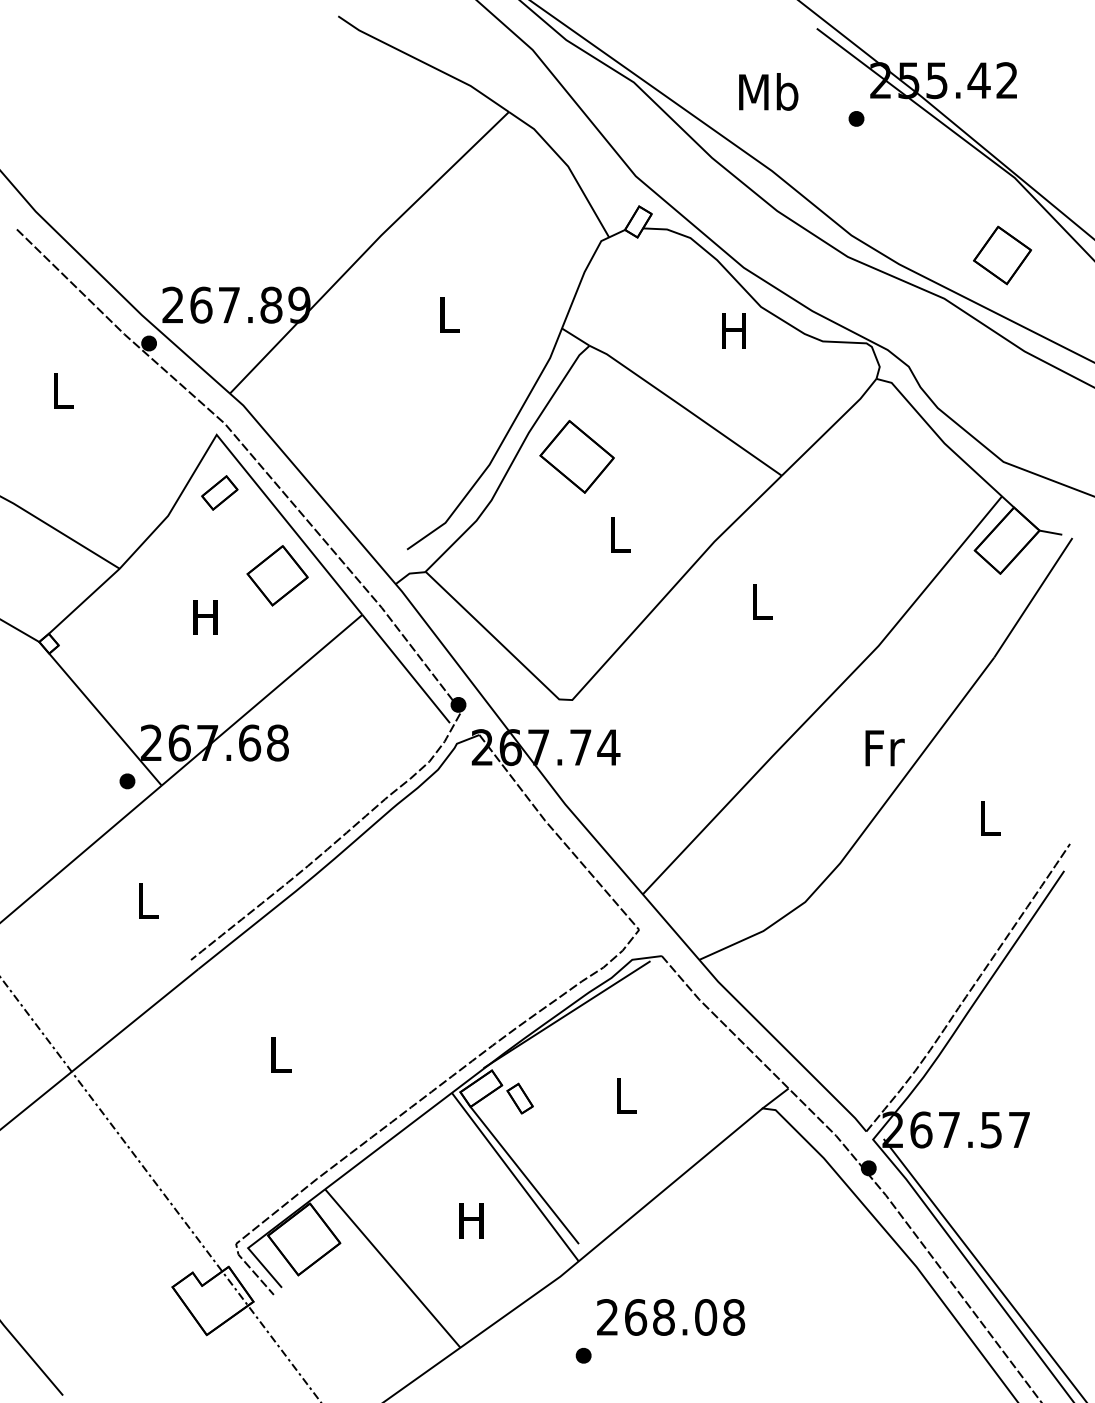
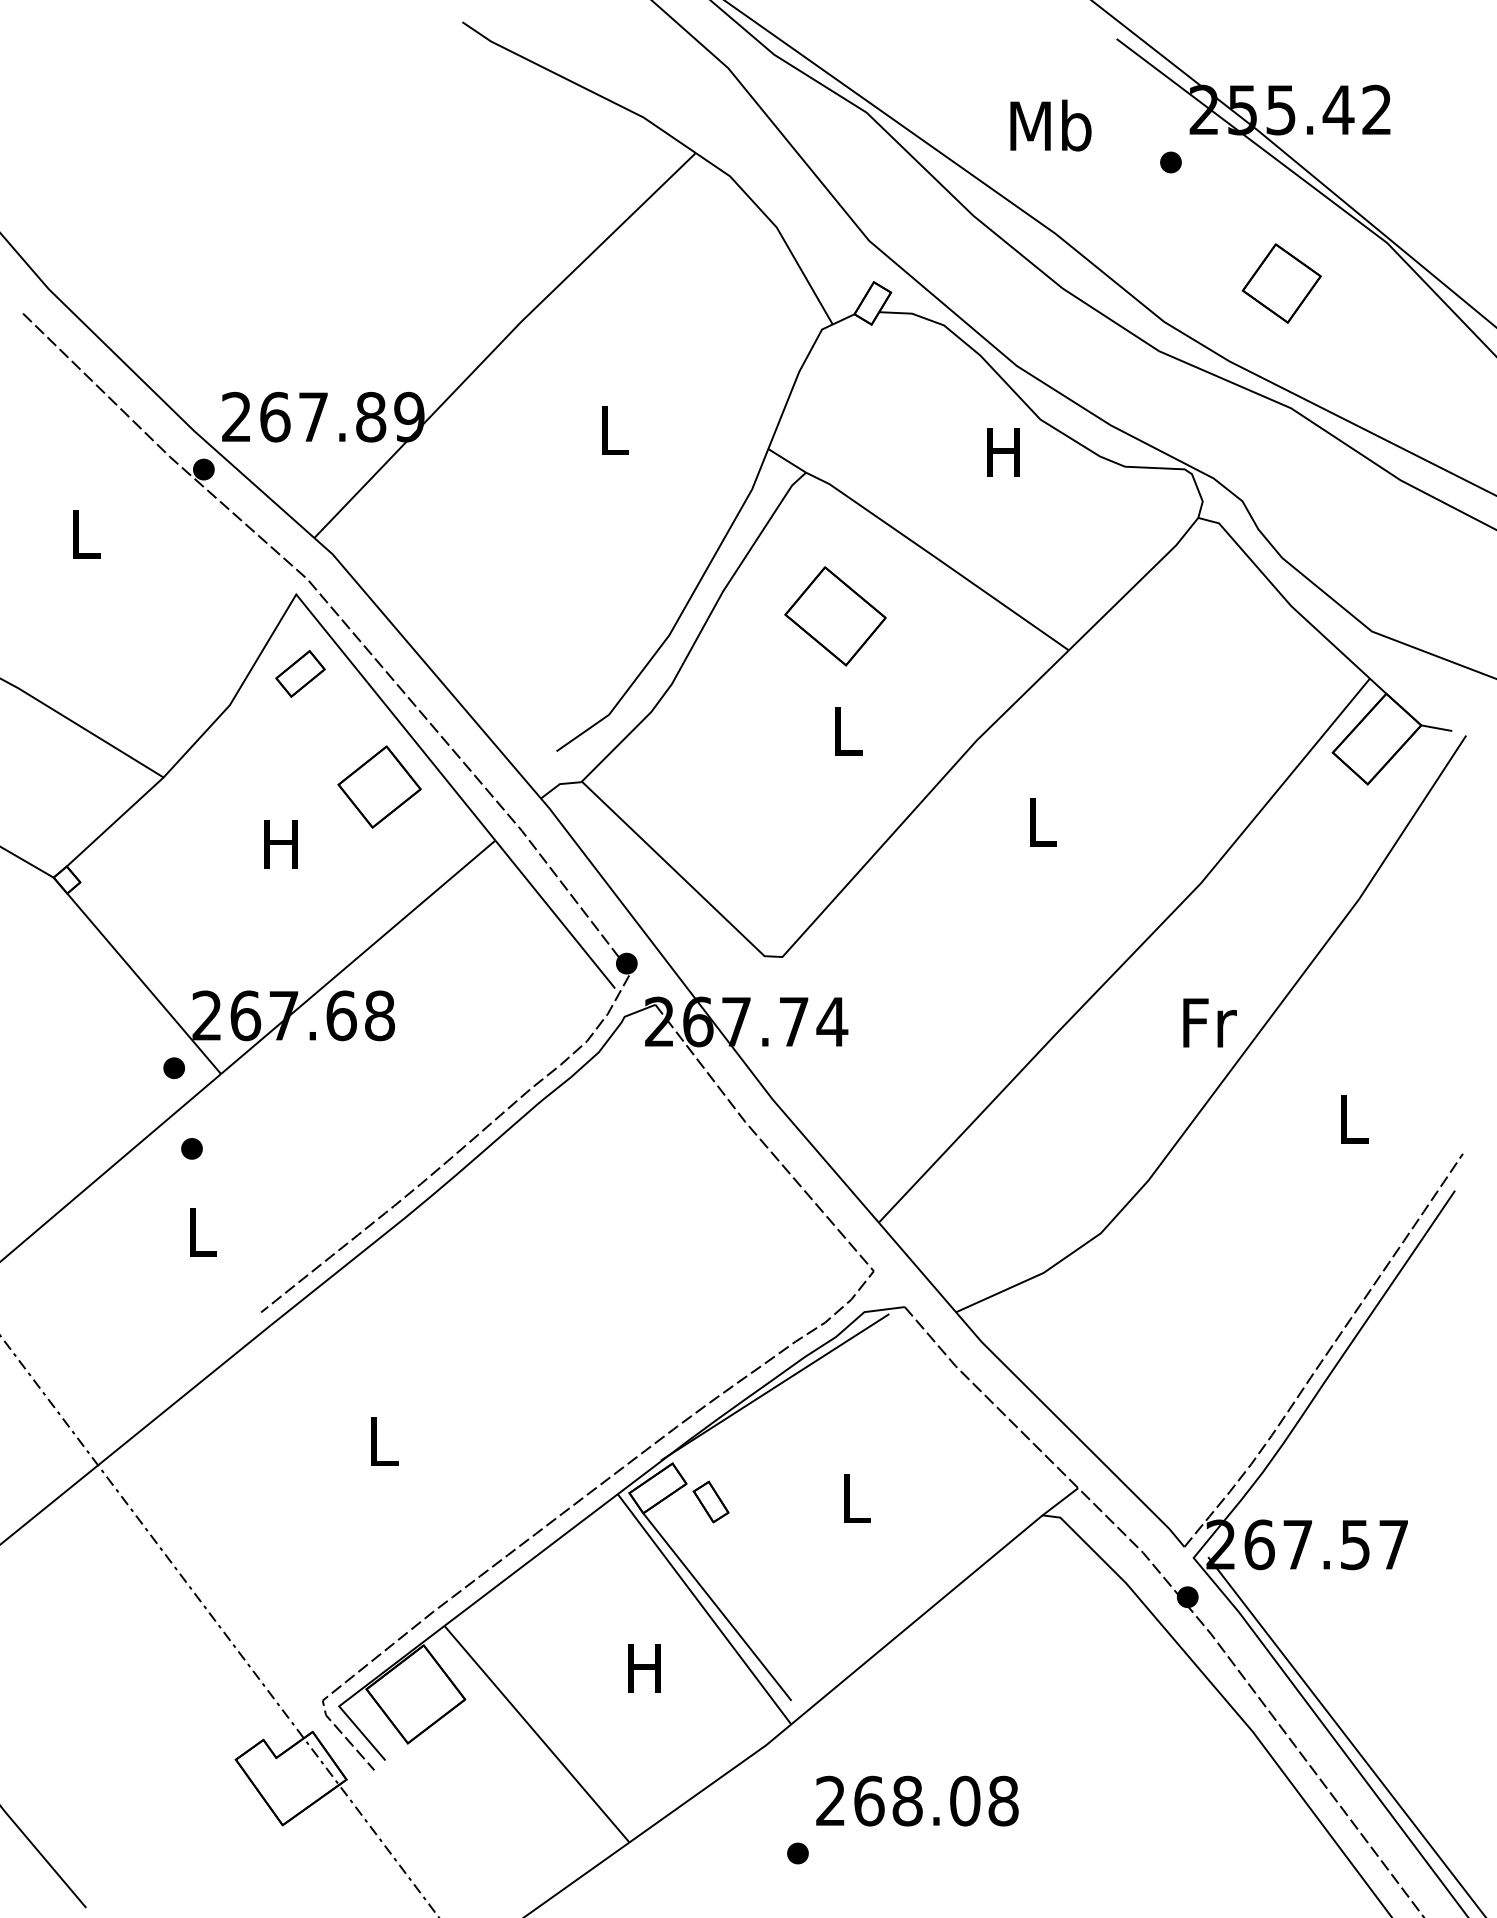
part: (1002, 255) -> (1281, 283), moved
part: (576, 456) -> (834, 615), moved
part: (140, 840) -> (192, 1149), added

